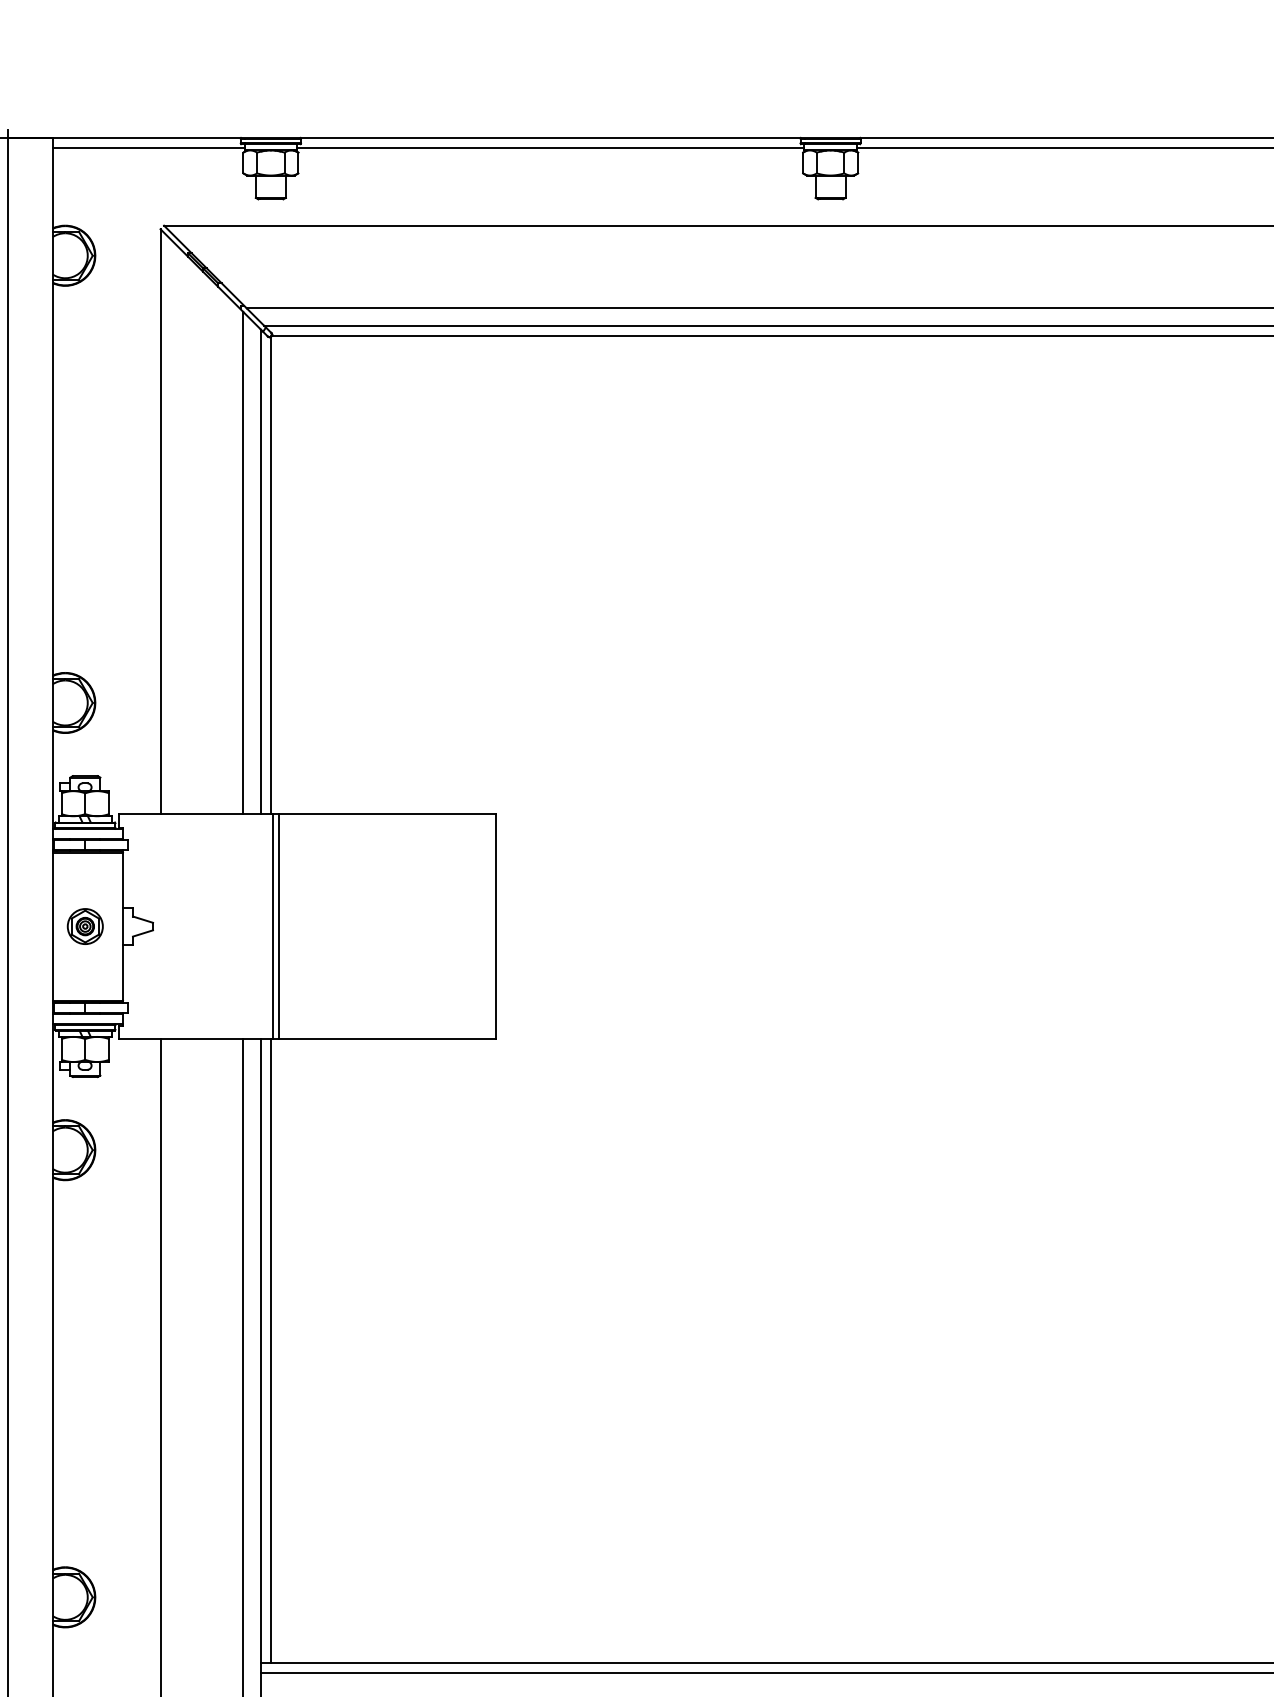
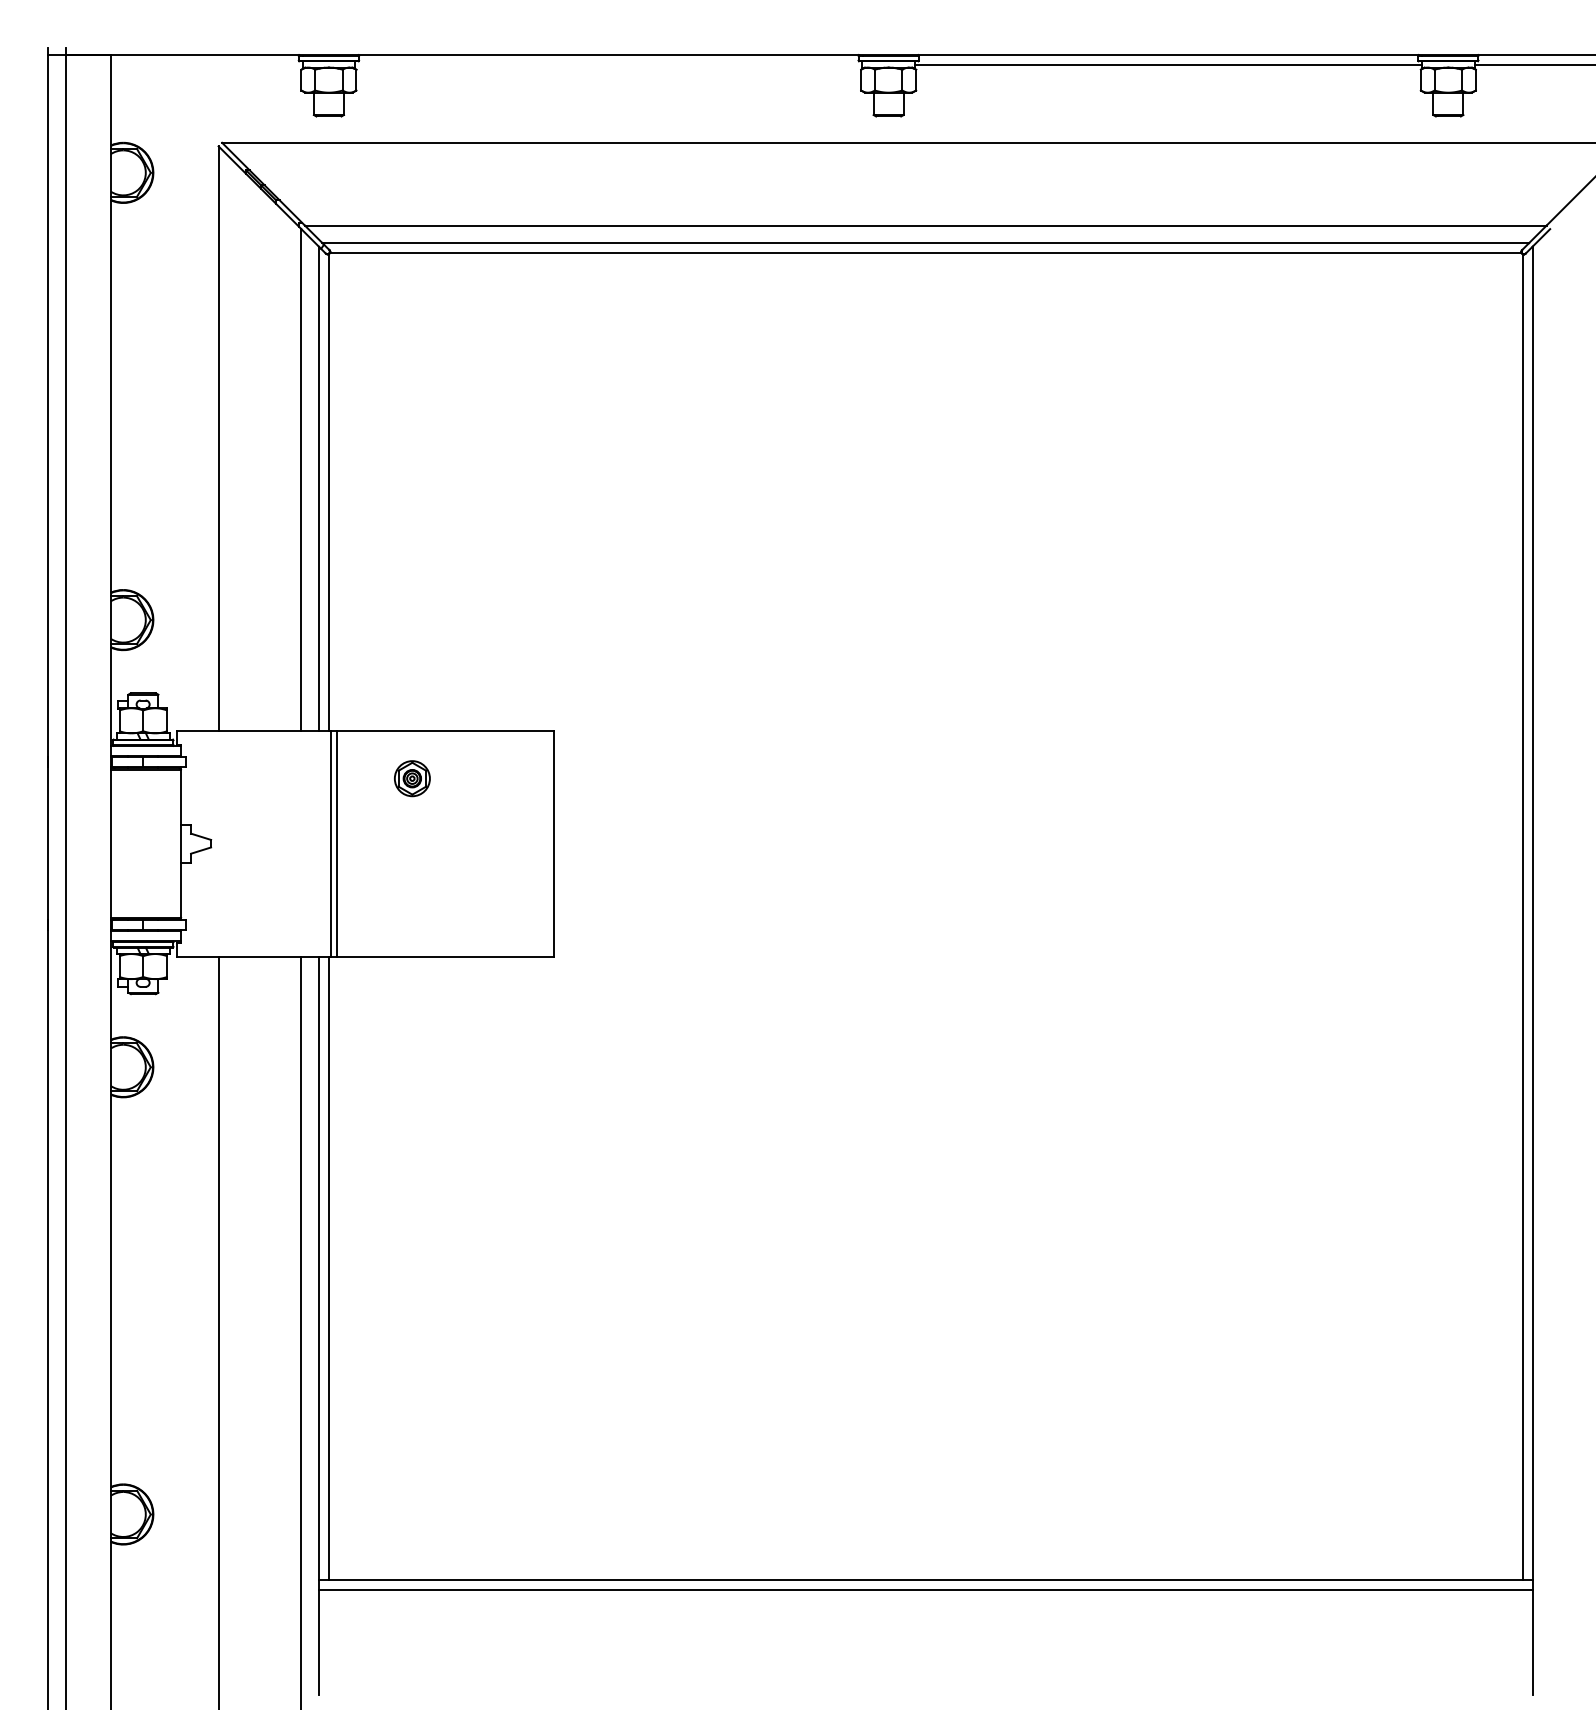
line: (148, 148) -> (206, 65), removed
line: (550, 148) -> (608, 65), removed
part: (85, 926) -> (412, 778), moved

